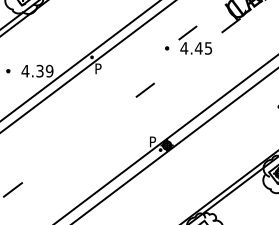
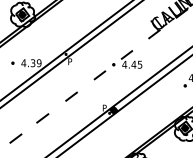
part: (188, 40) -> (127, 59), moved
line: (100, 123) -> (71, 96), added
line: (54, 158) -> (42, 118), added

